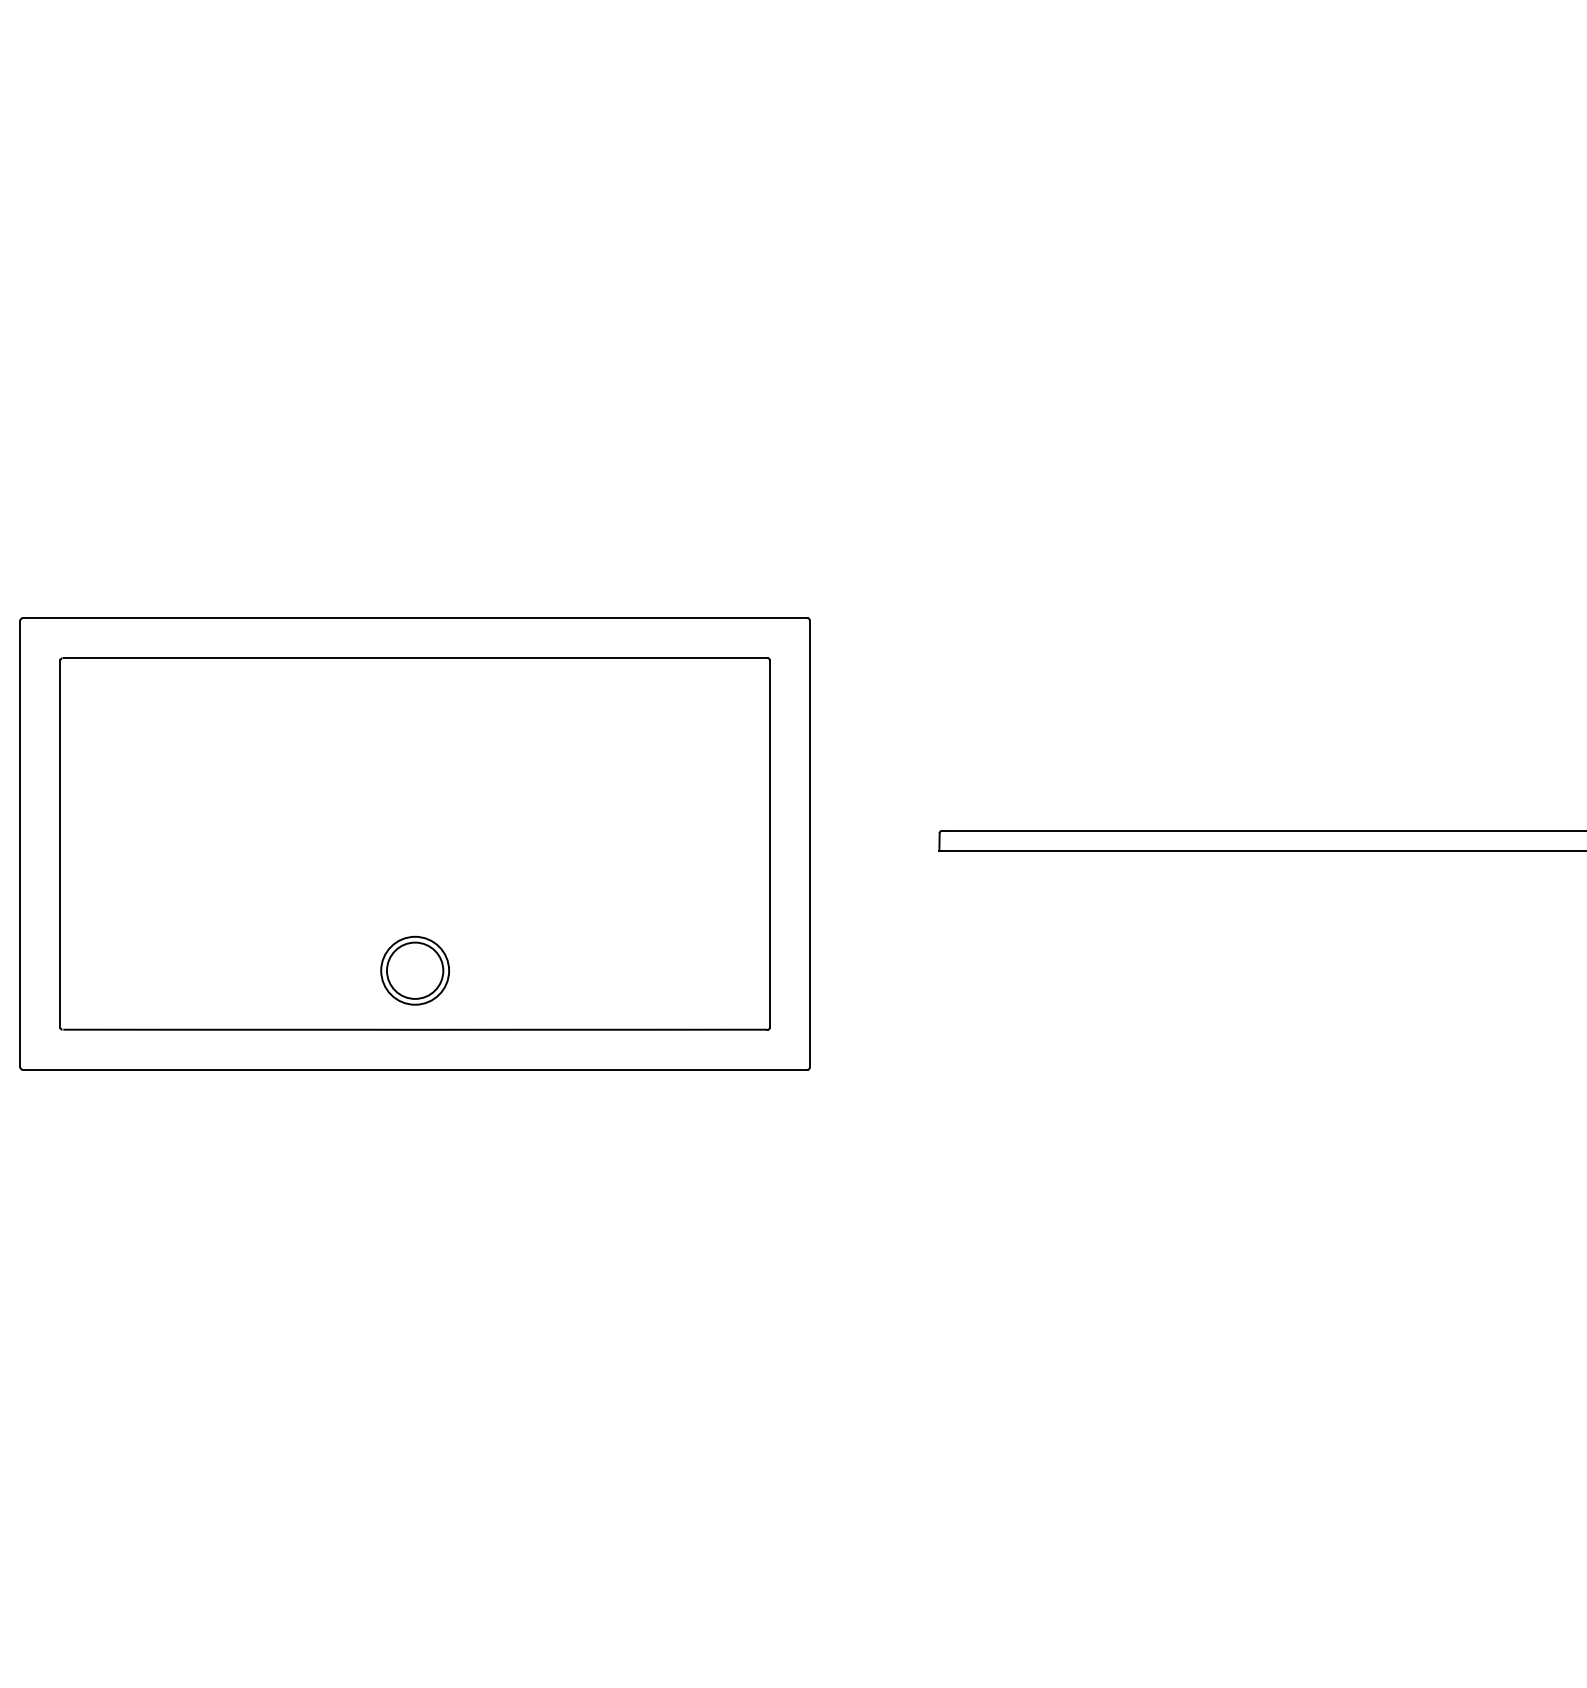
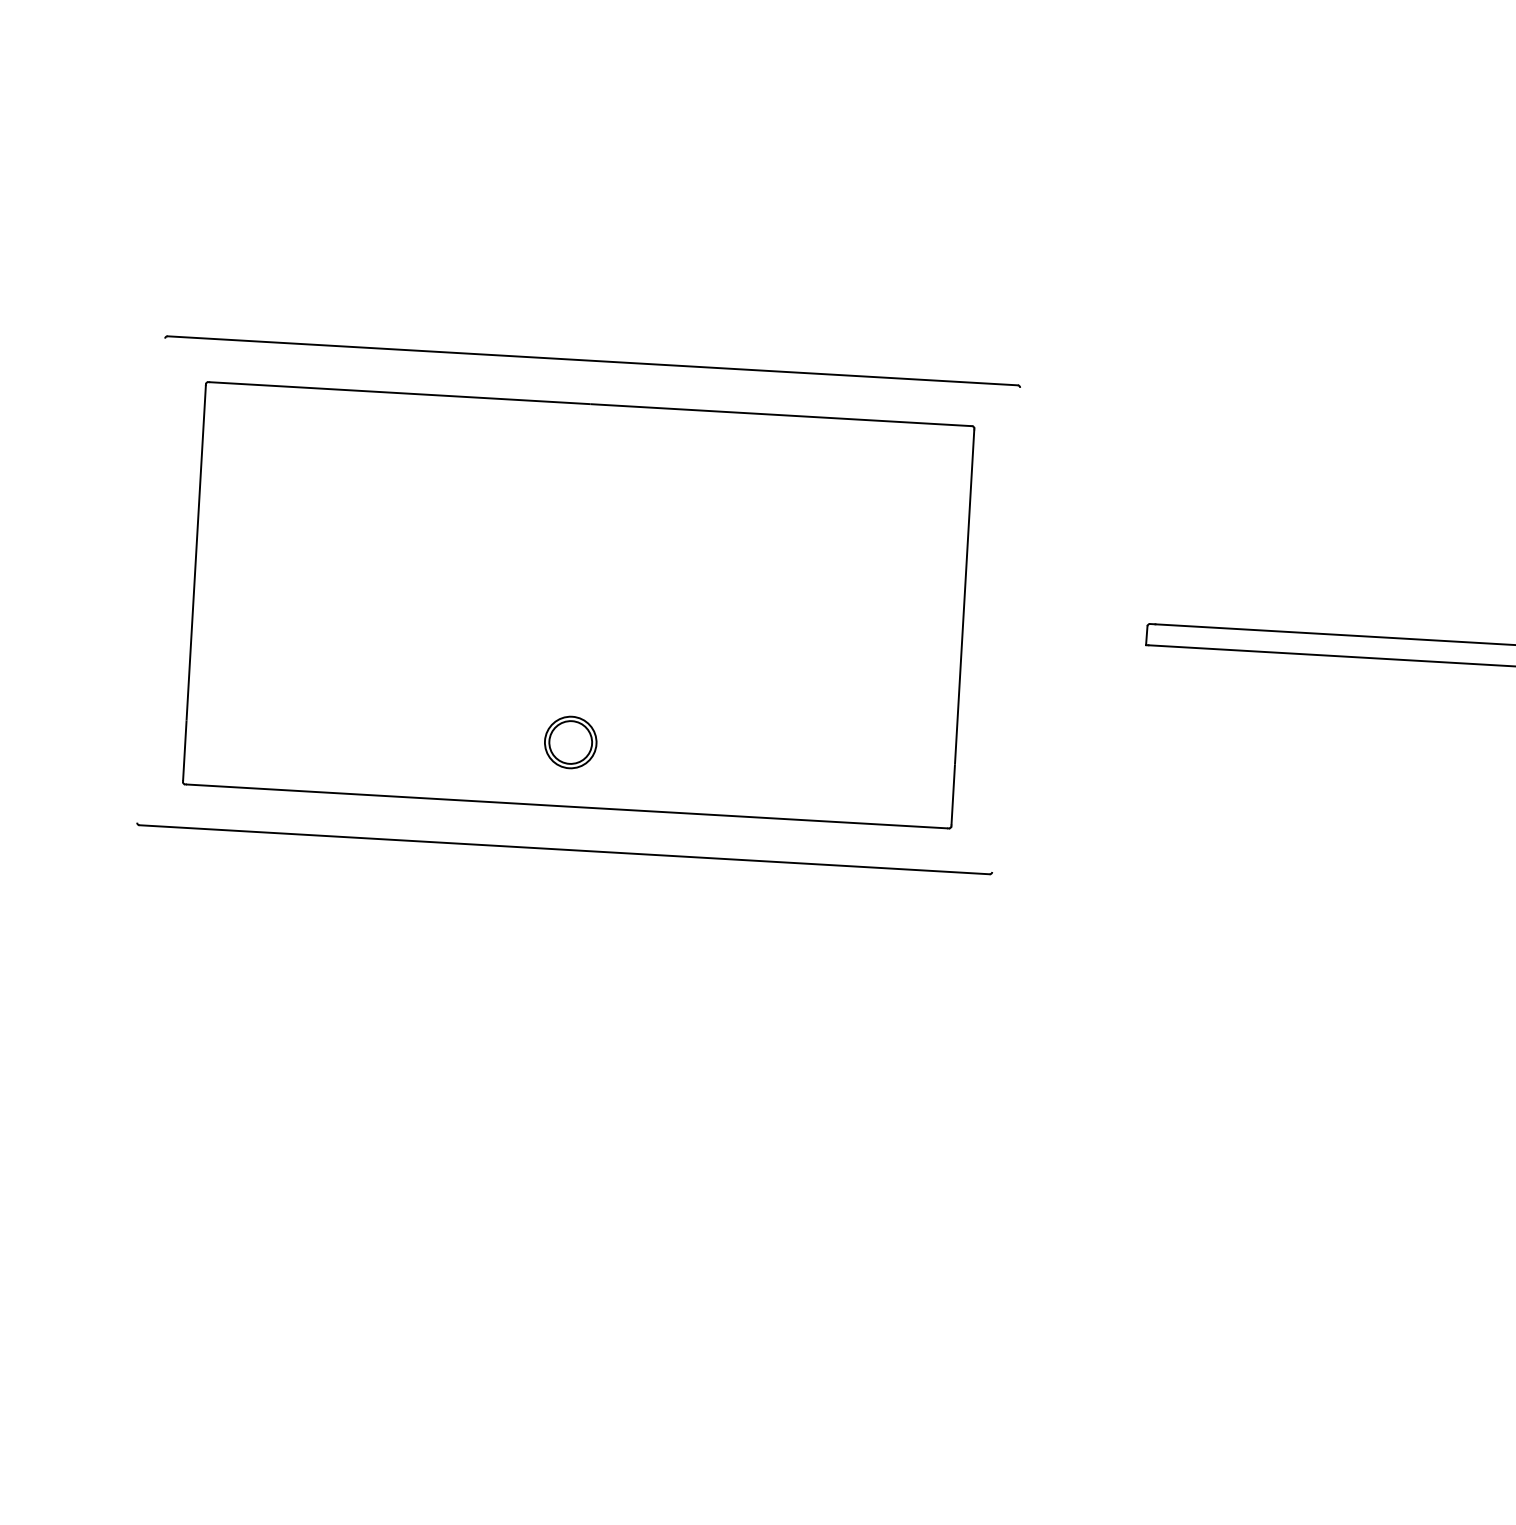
line: (20, 843) -> (151, 580), removed
line: (809, 843) -> (1005, 629), removed
part: (414, 970) -> (570, 742), size x0.7

